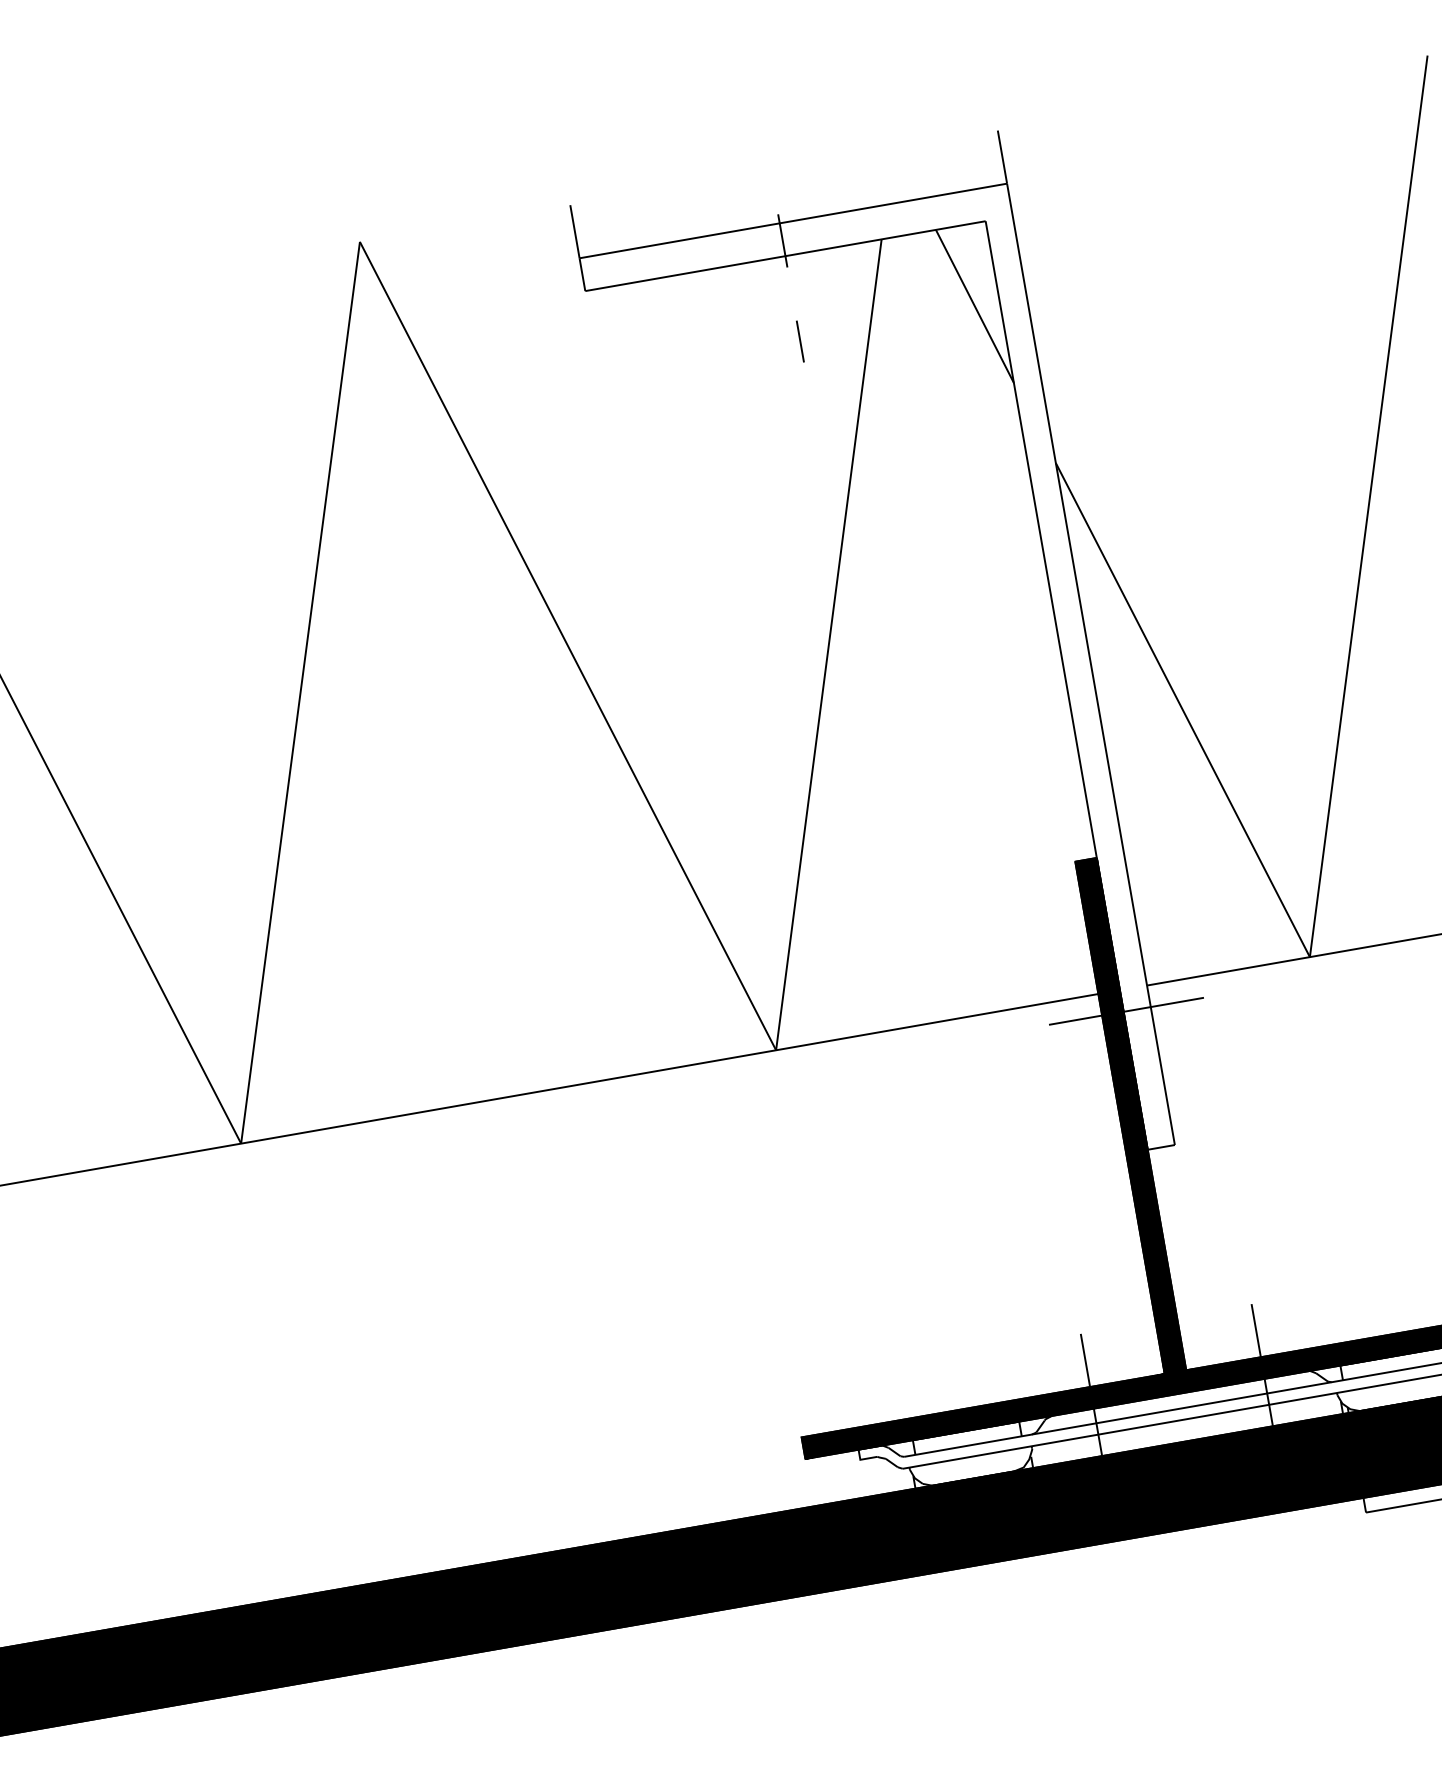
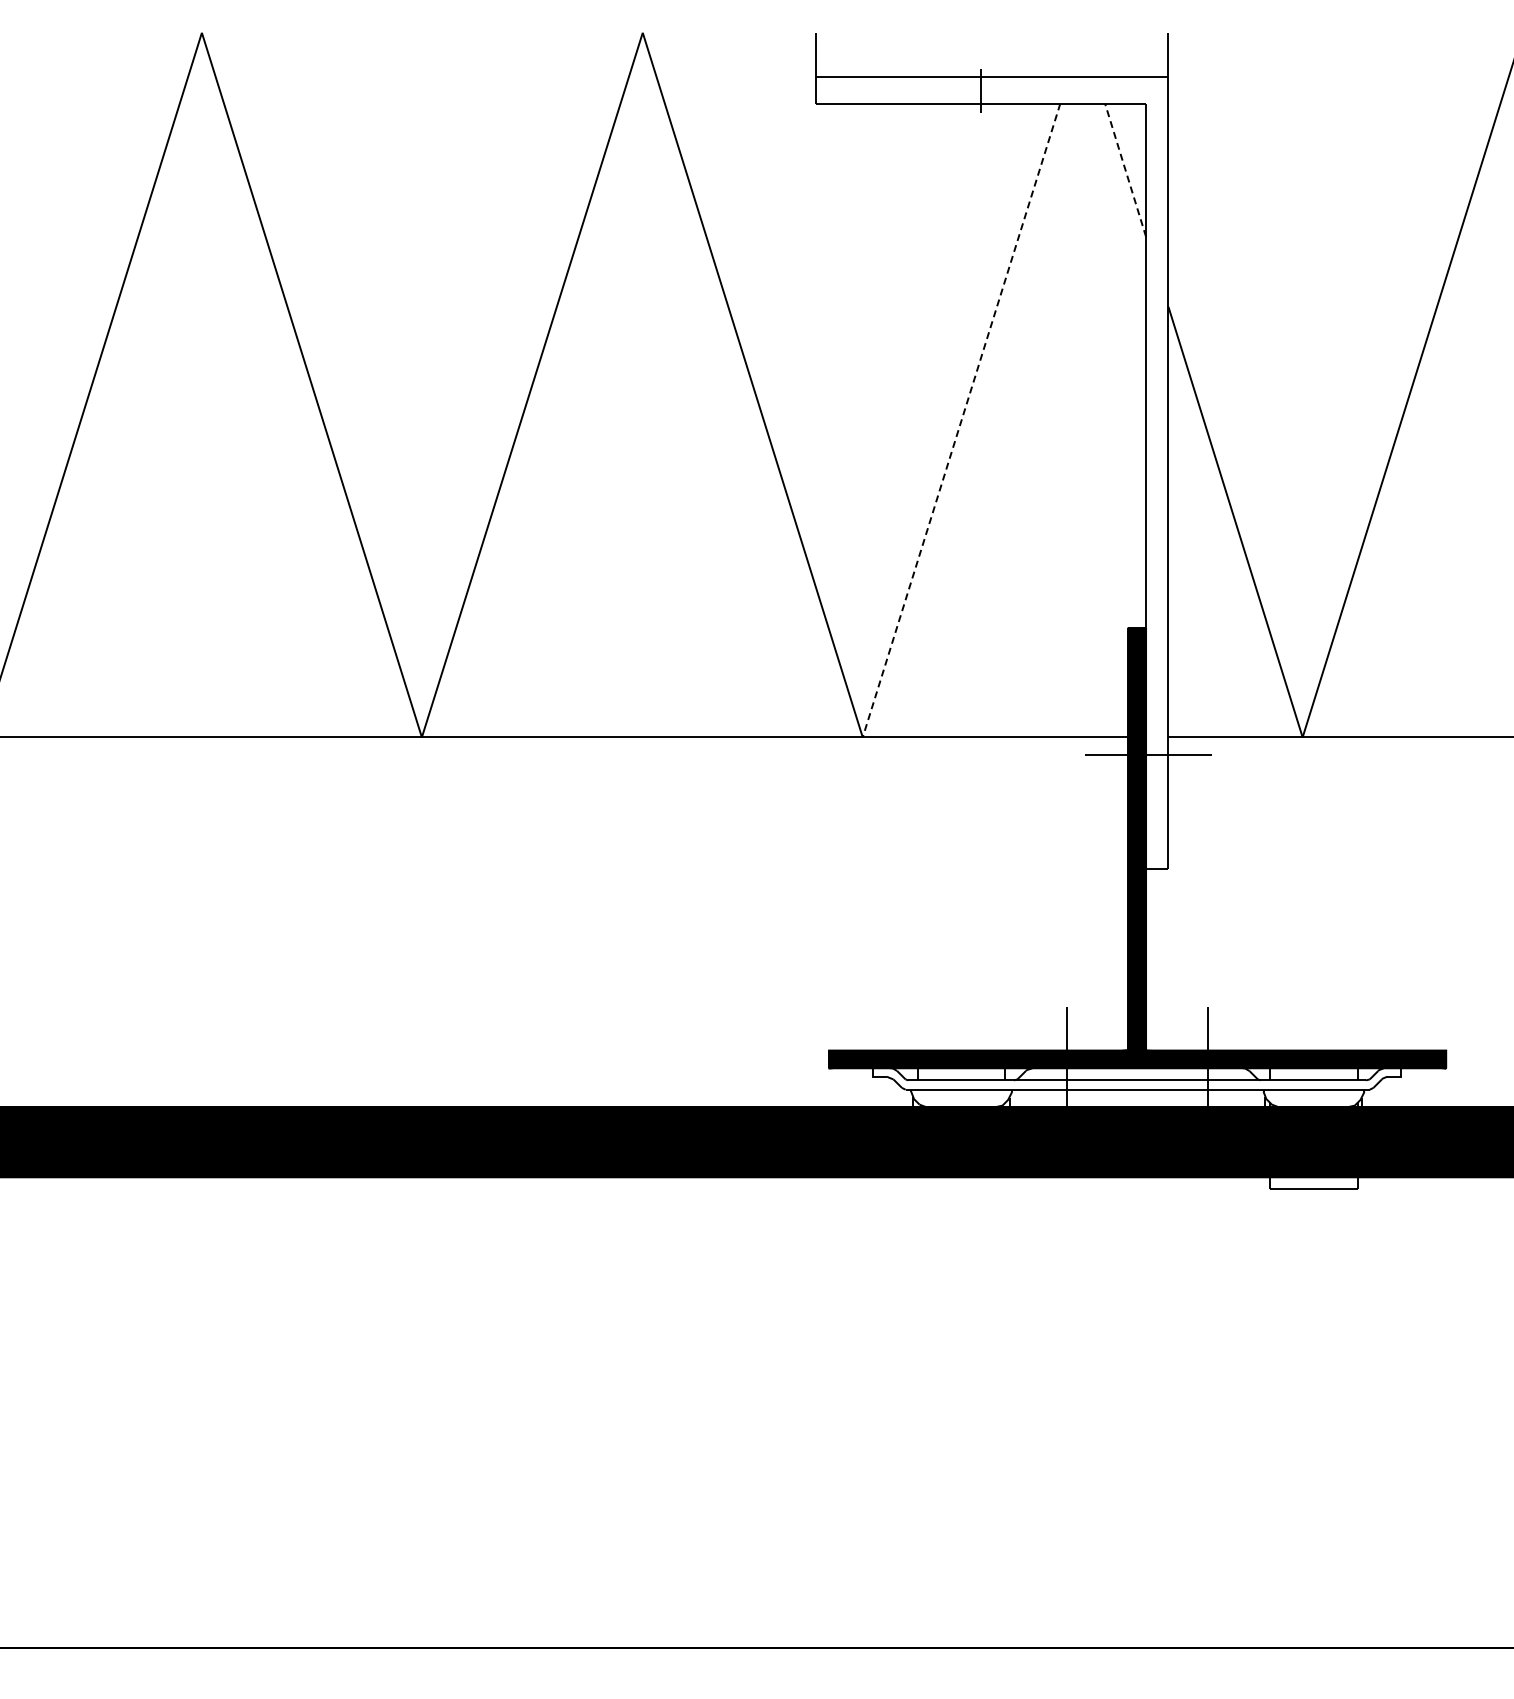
line: (974, 306) -> (1125, 170), solid -> dashed
line: (799, 341) -> (980, 173), removed
line: (828, 644) -> (961, 420), solid -> dashed

